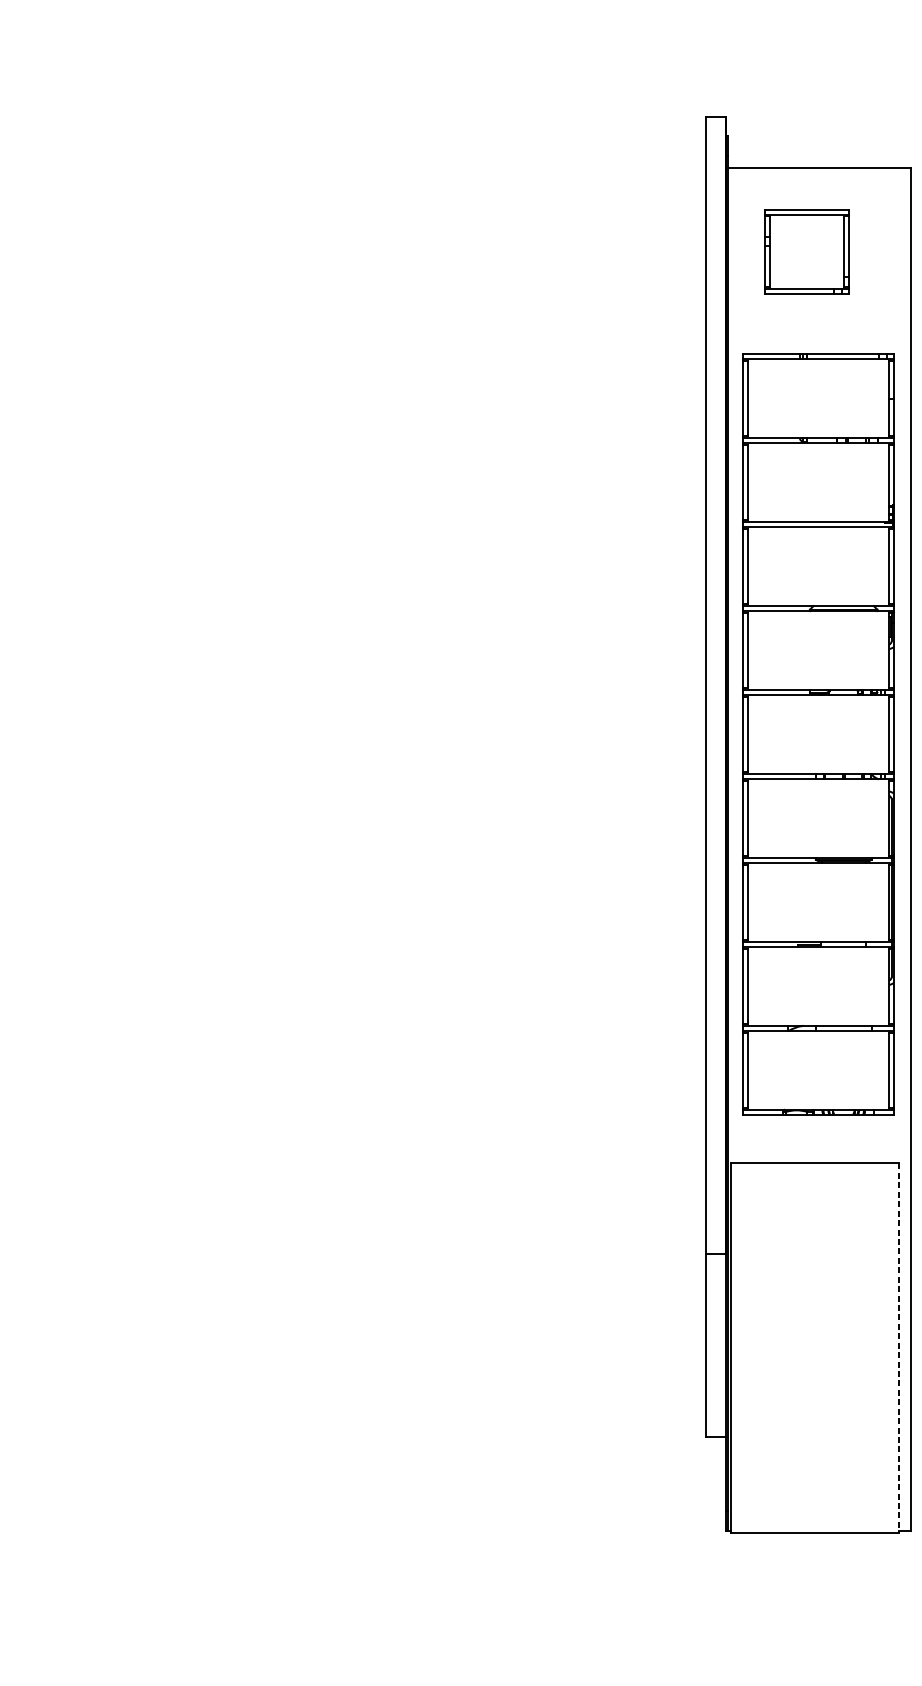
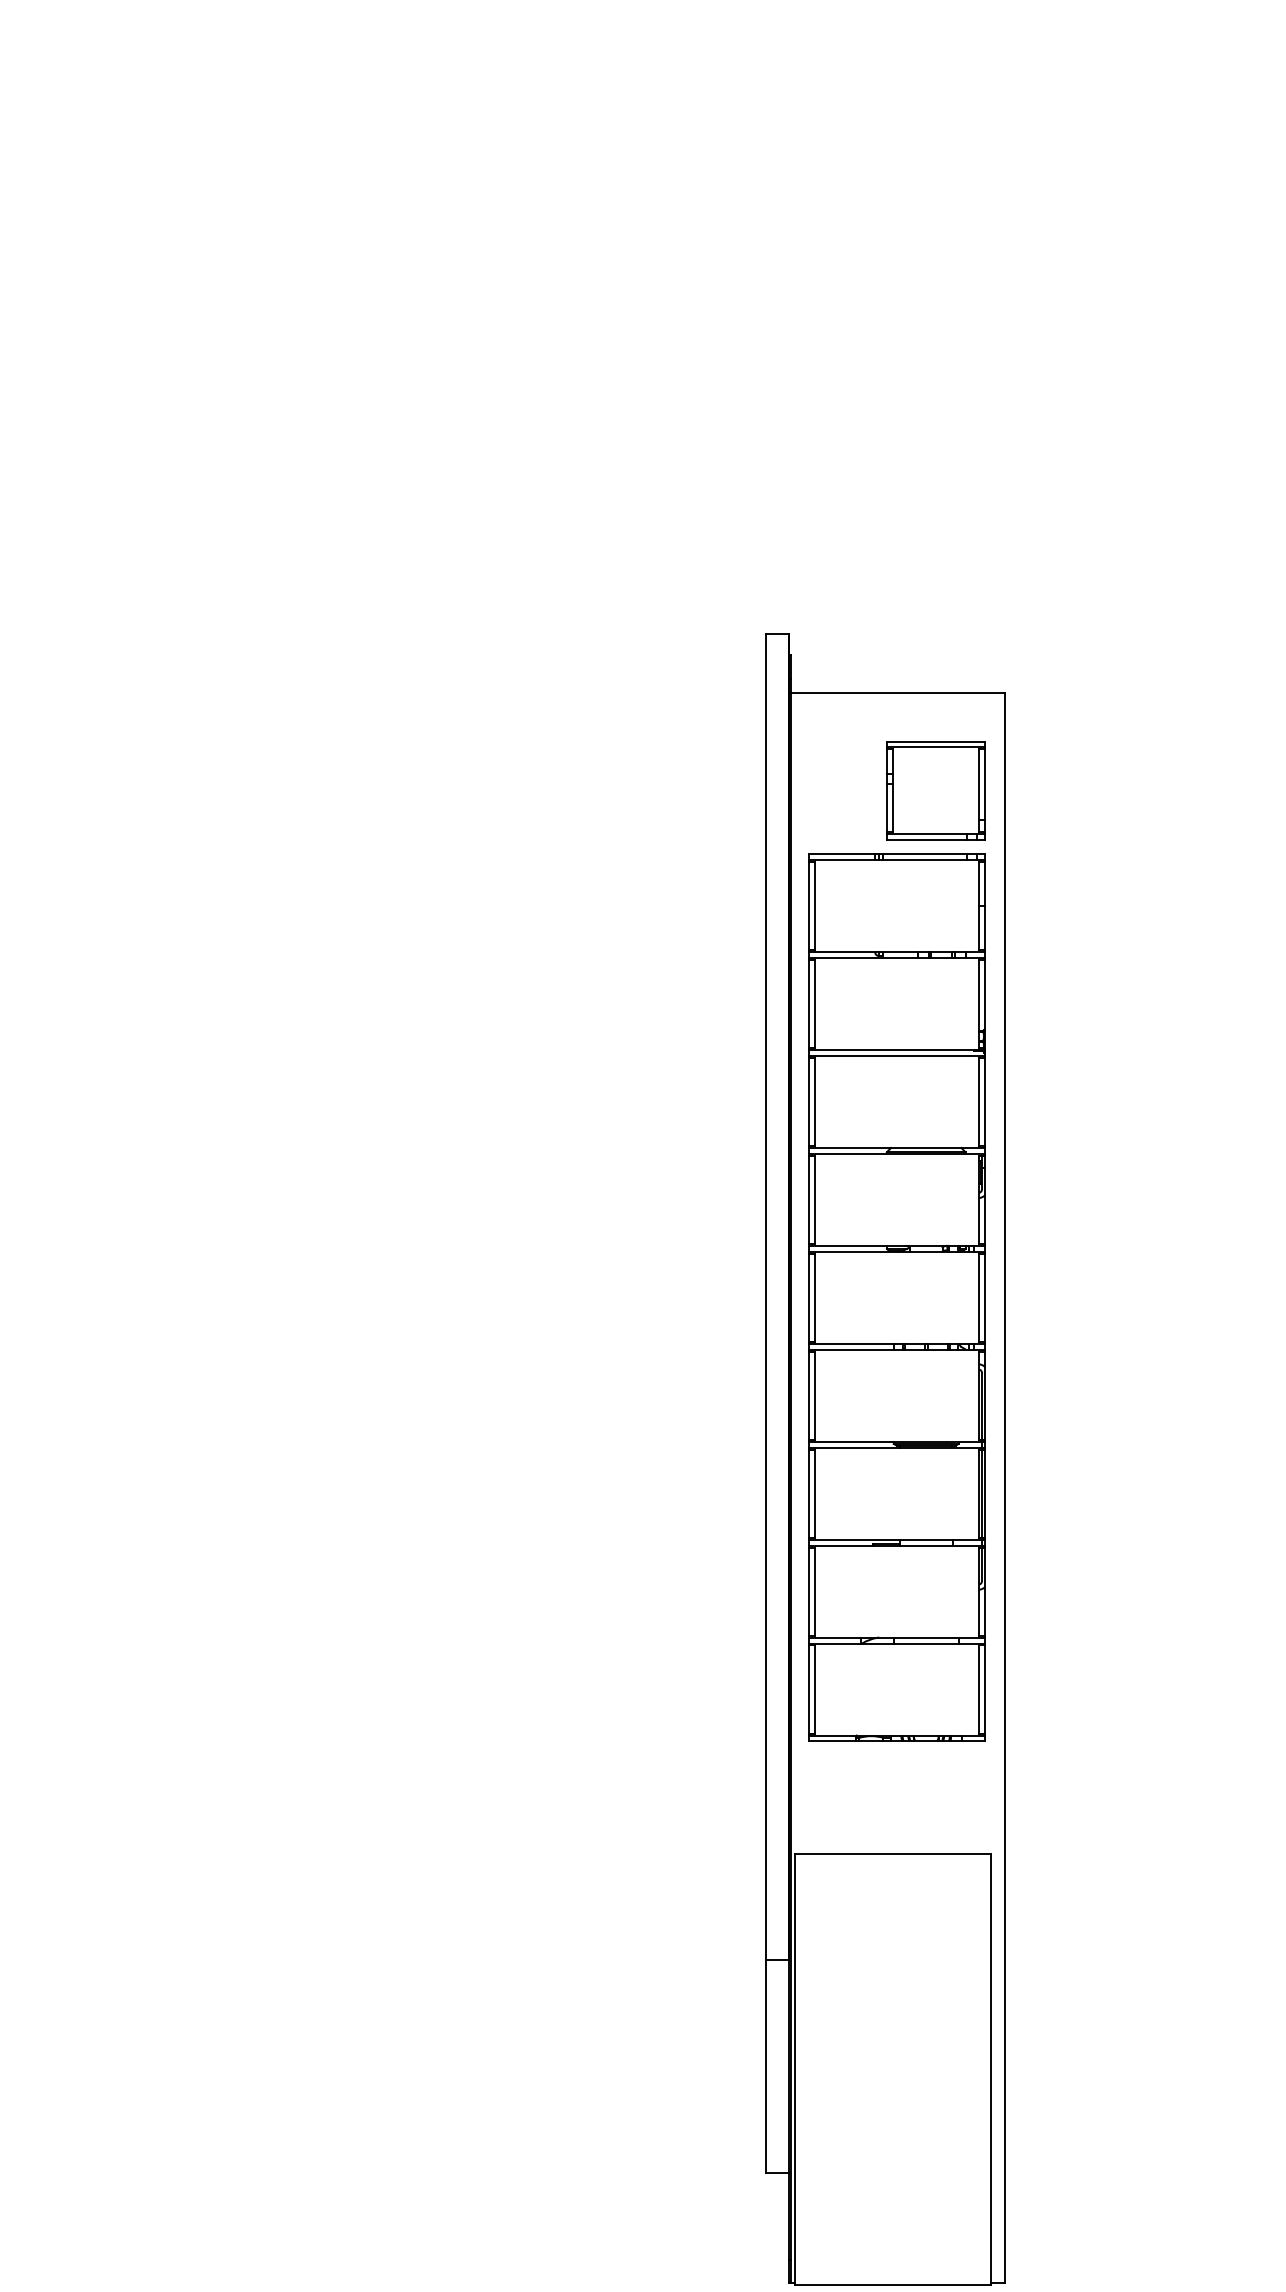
part: (806, 251) -> (935, 790), moved
part: (818, 734) -> (896, 1297), moved
line: (898, 1349) -> (990, 2070), dashed -> solid

